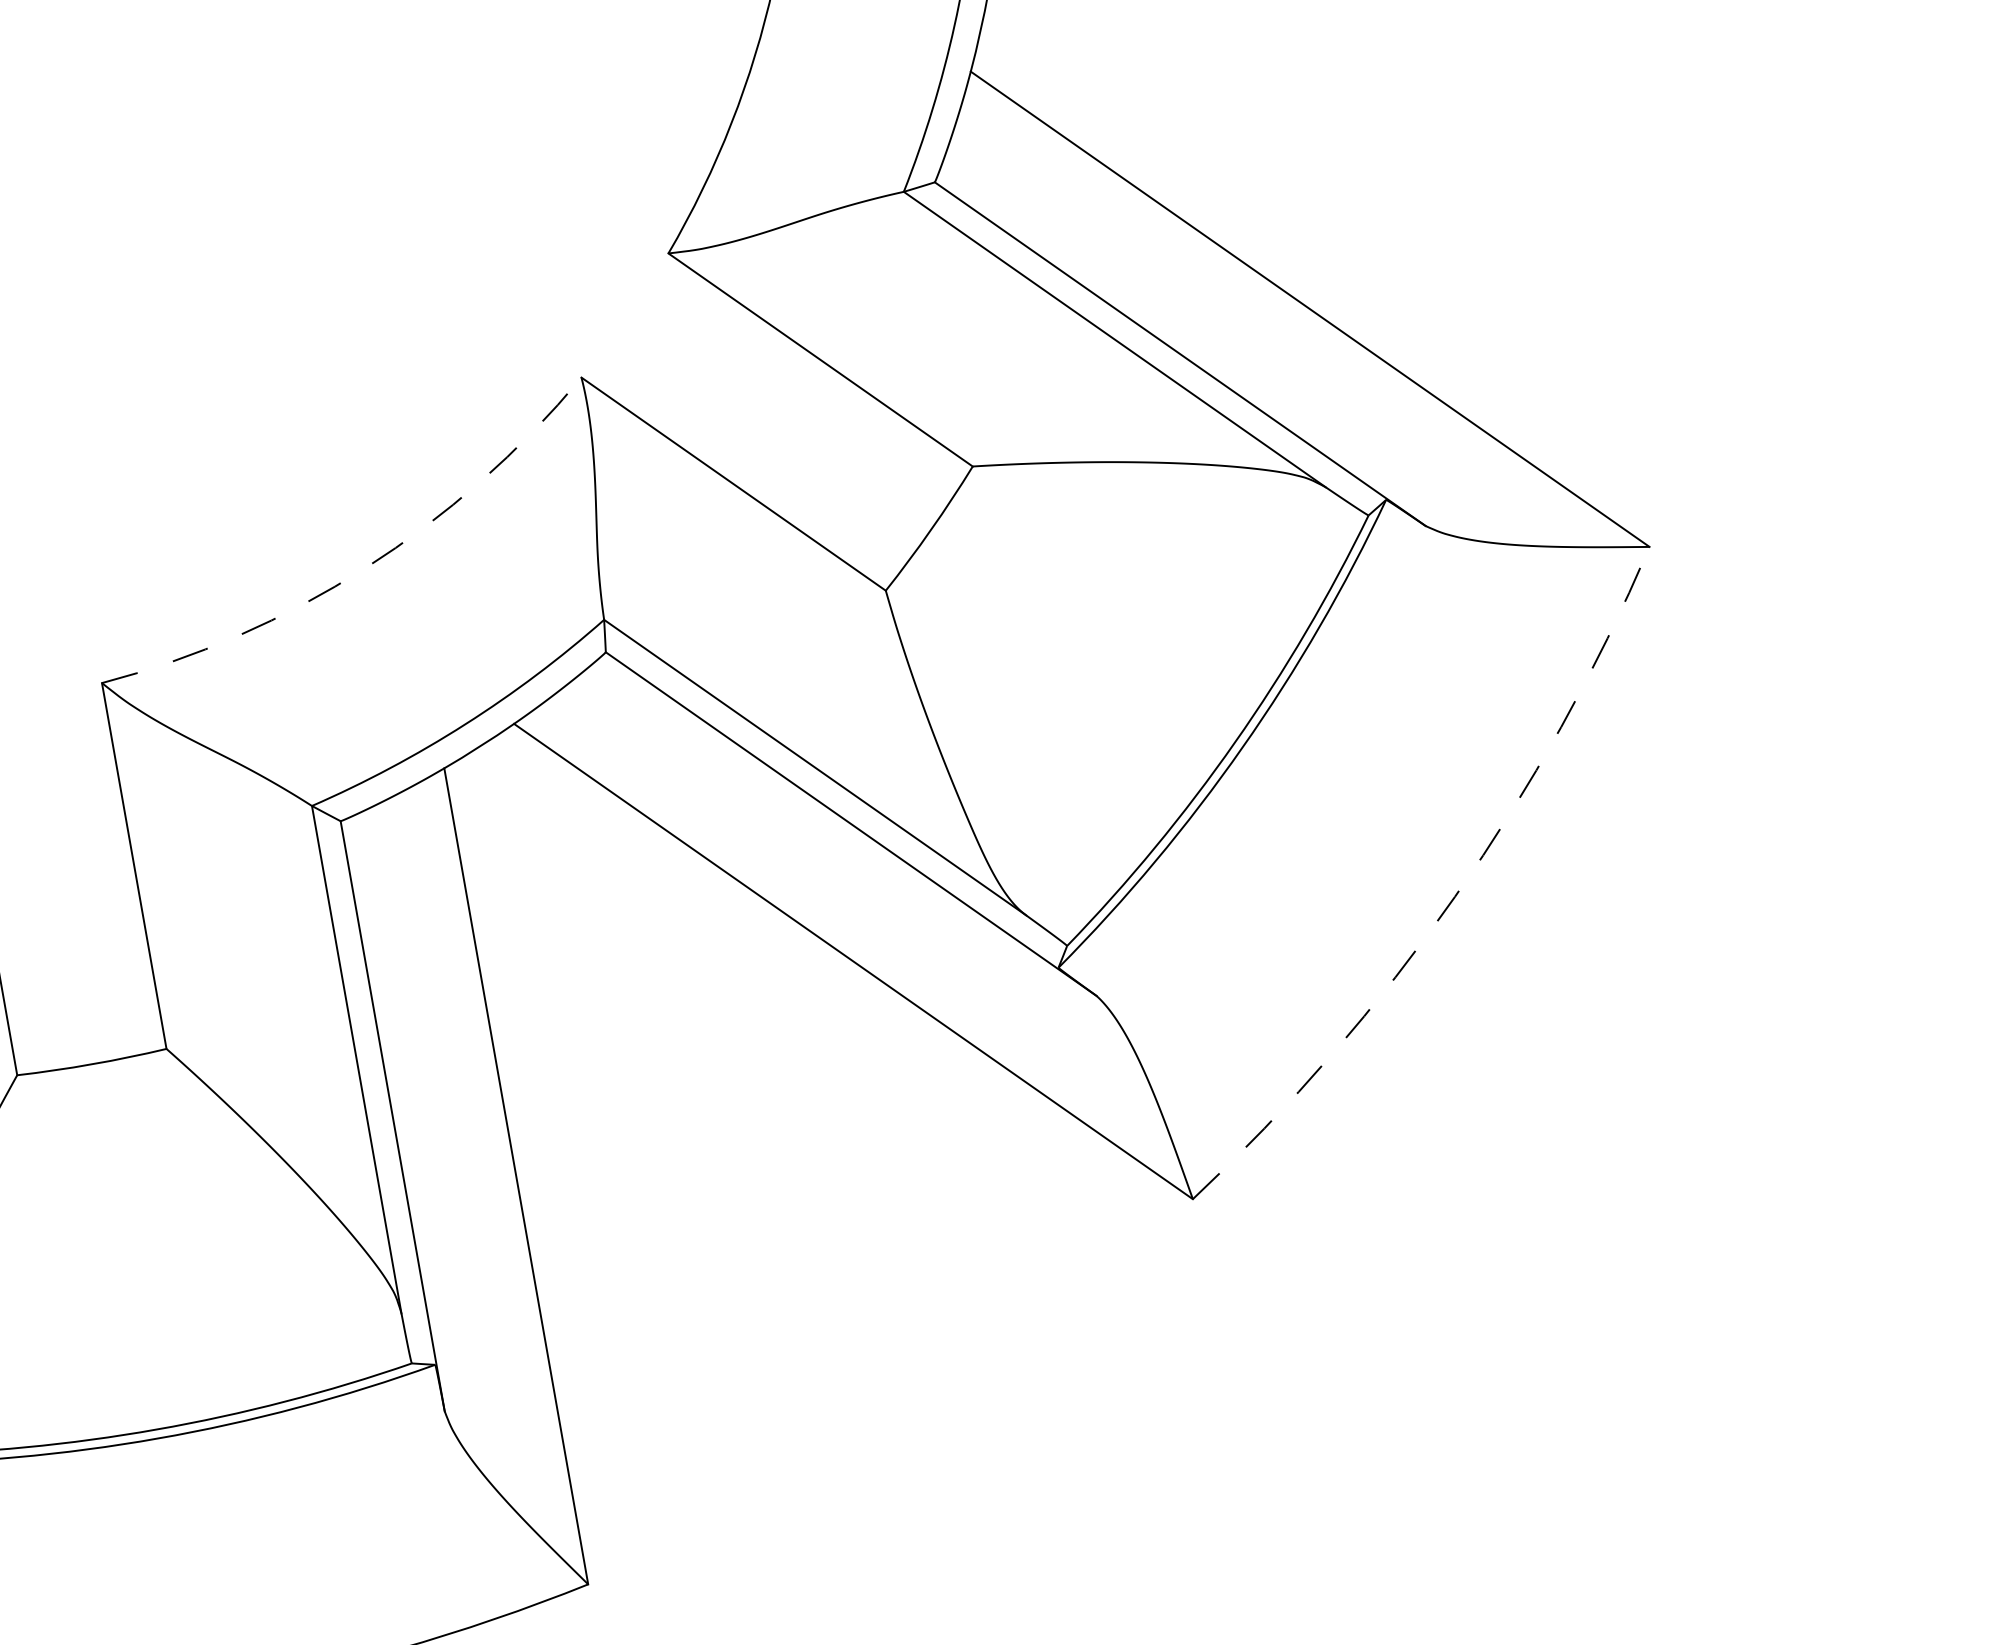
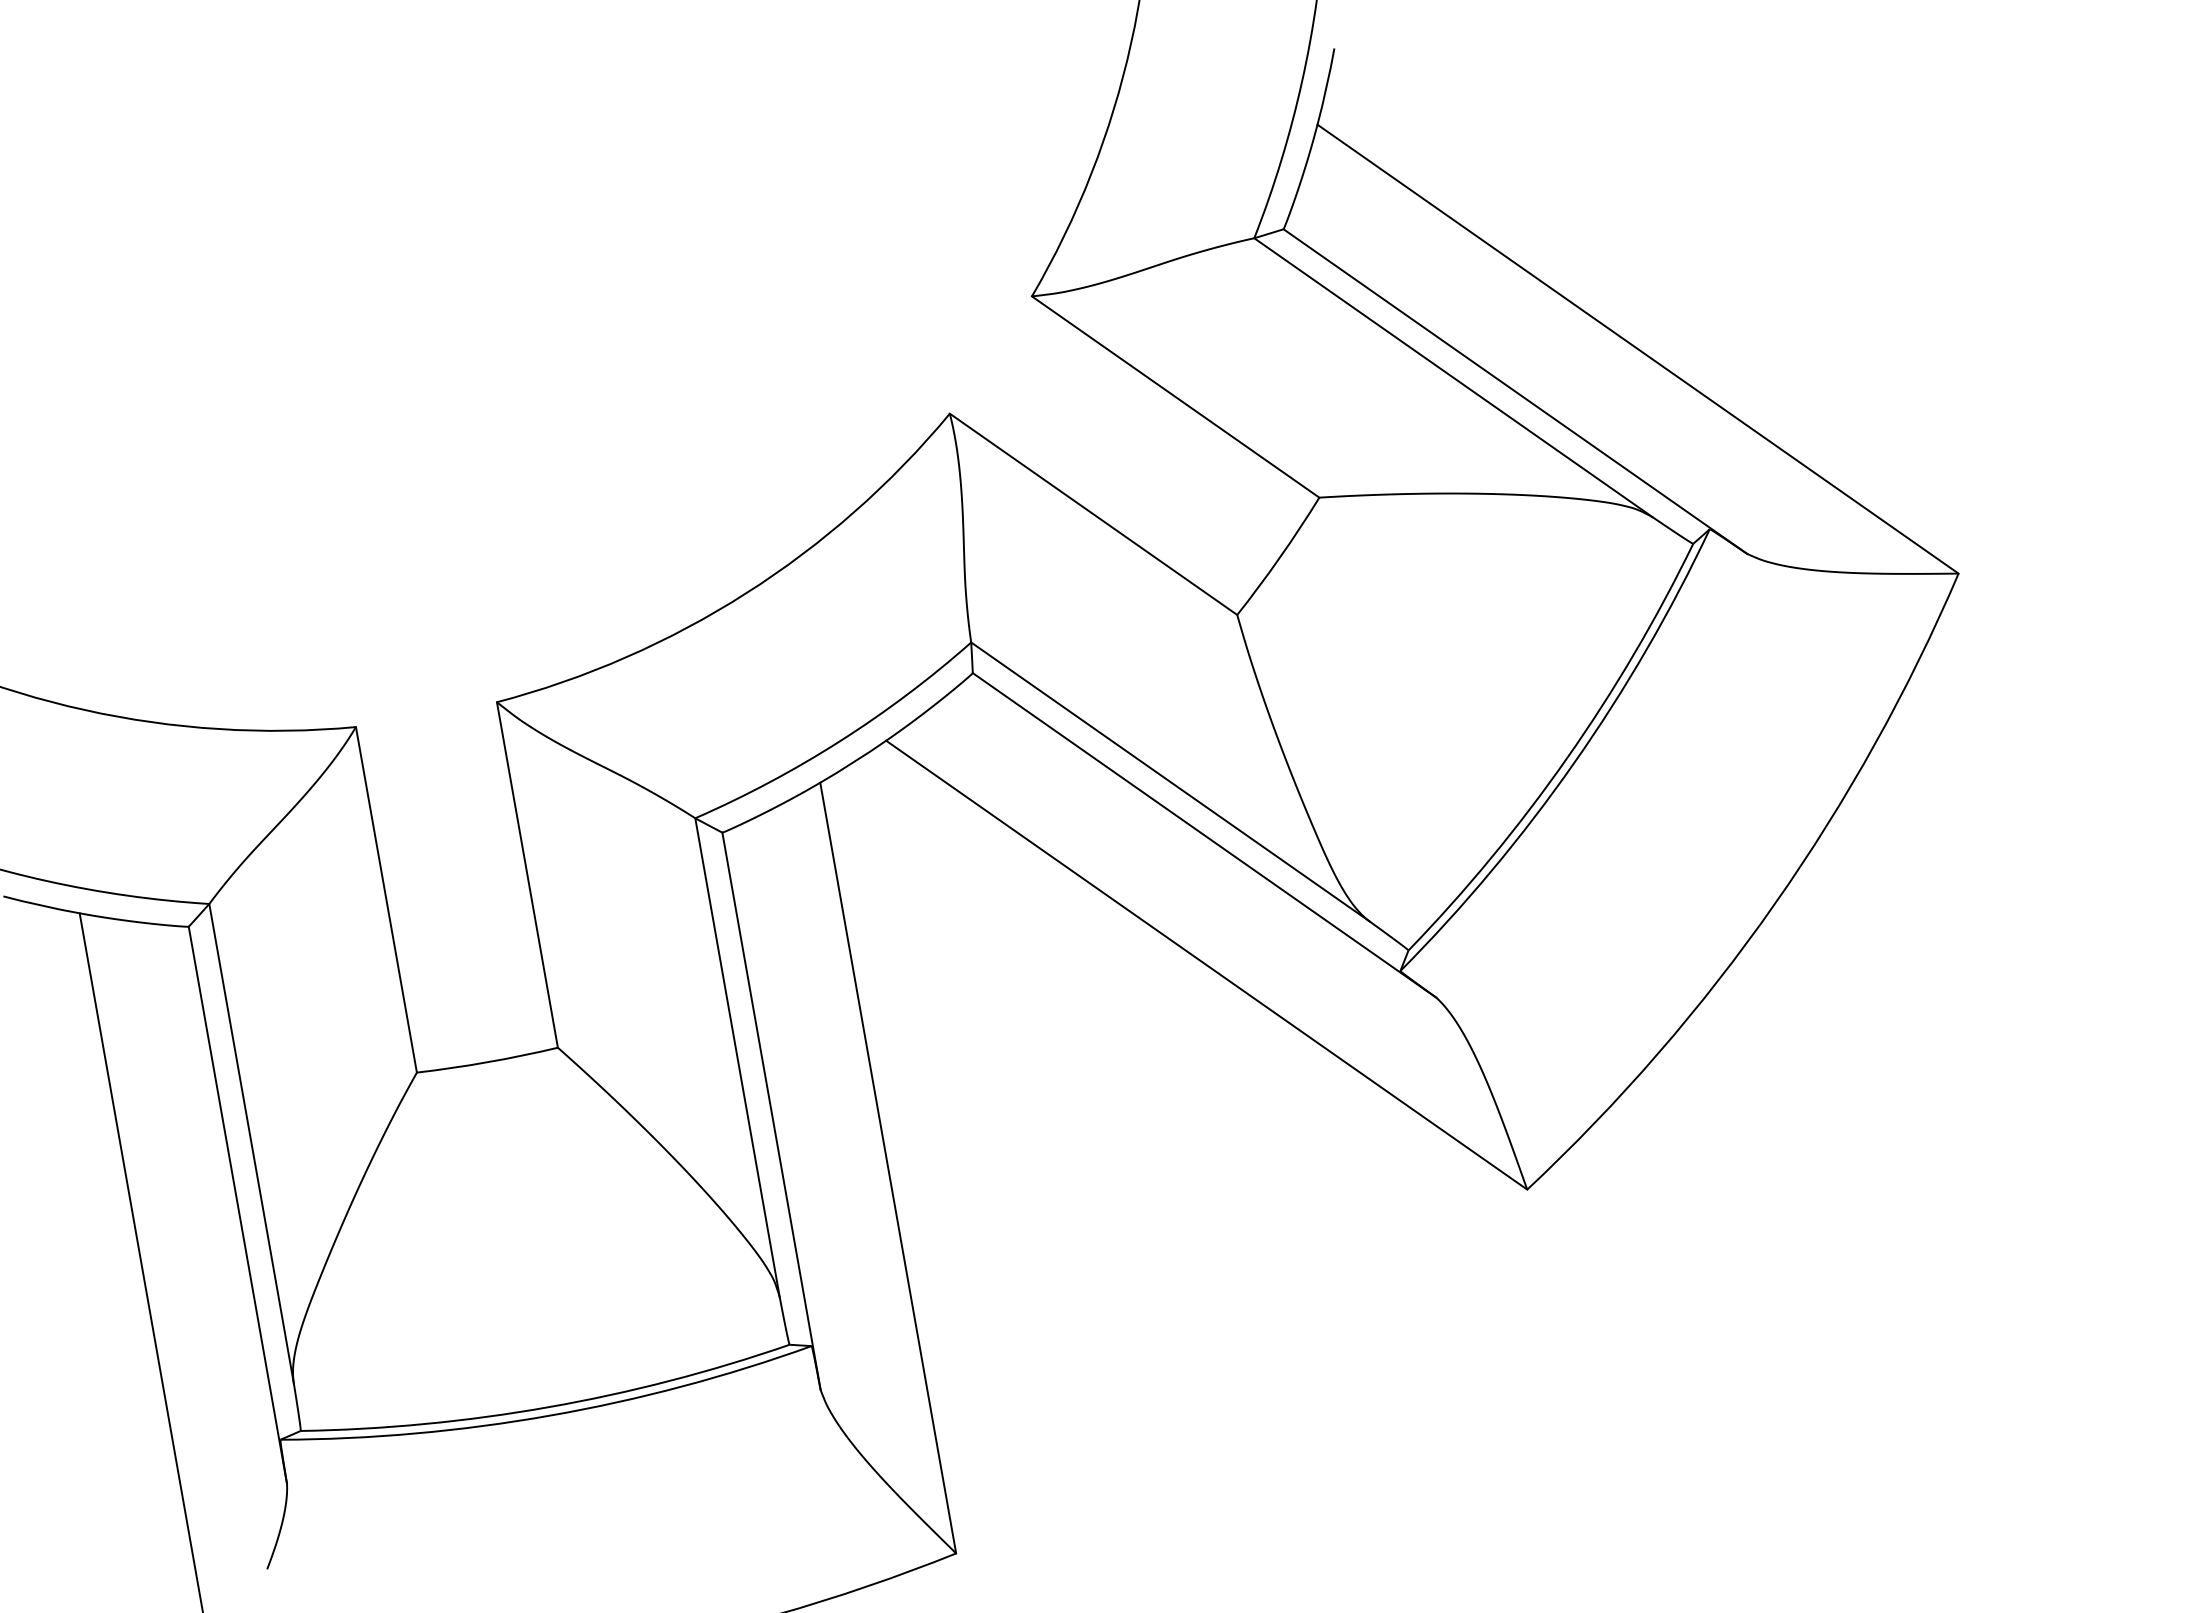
arc: (366, 567) -> (746, 593), dashed -> solid
arc: (1454, 897) -> (1774, 904), dashed -> solid

